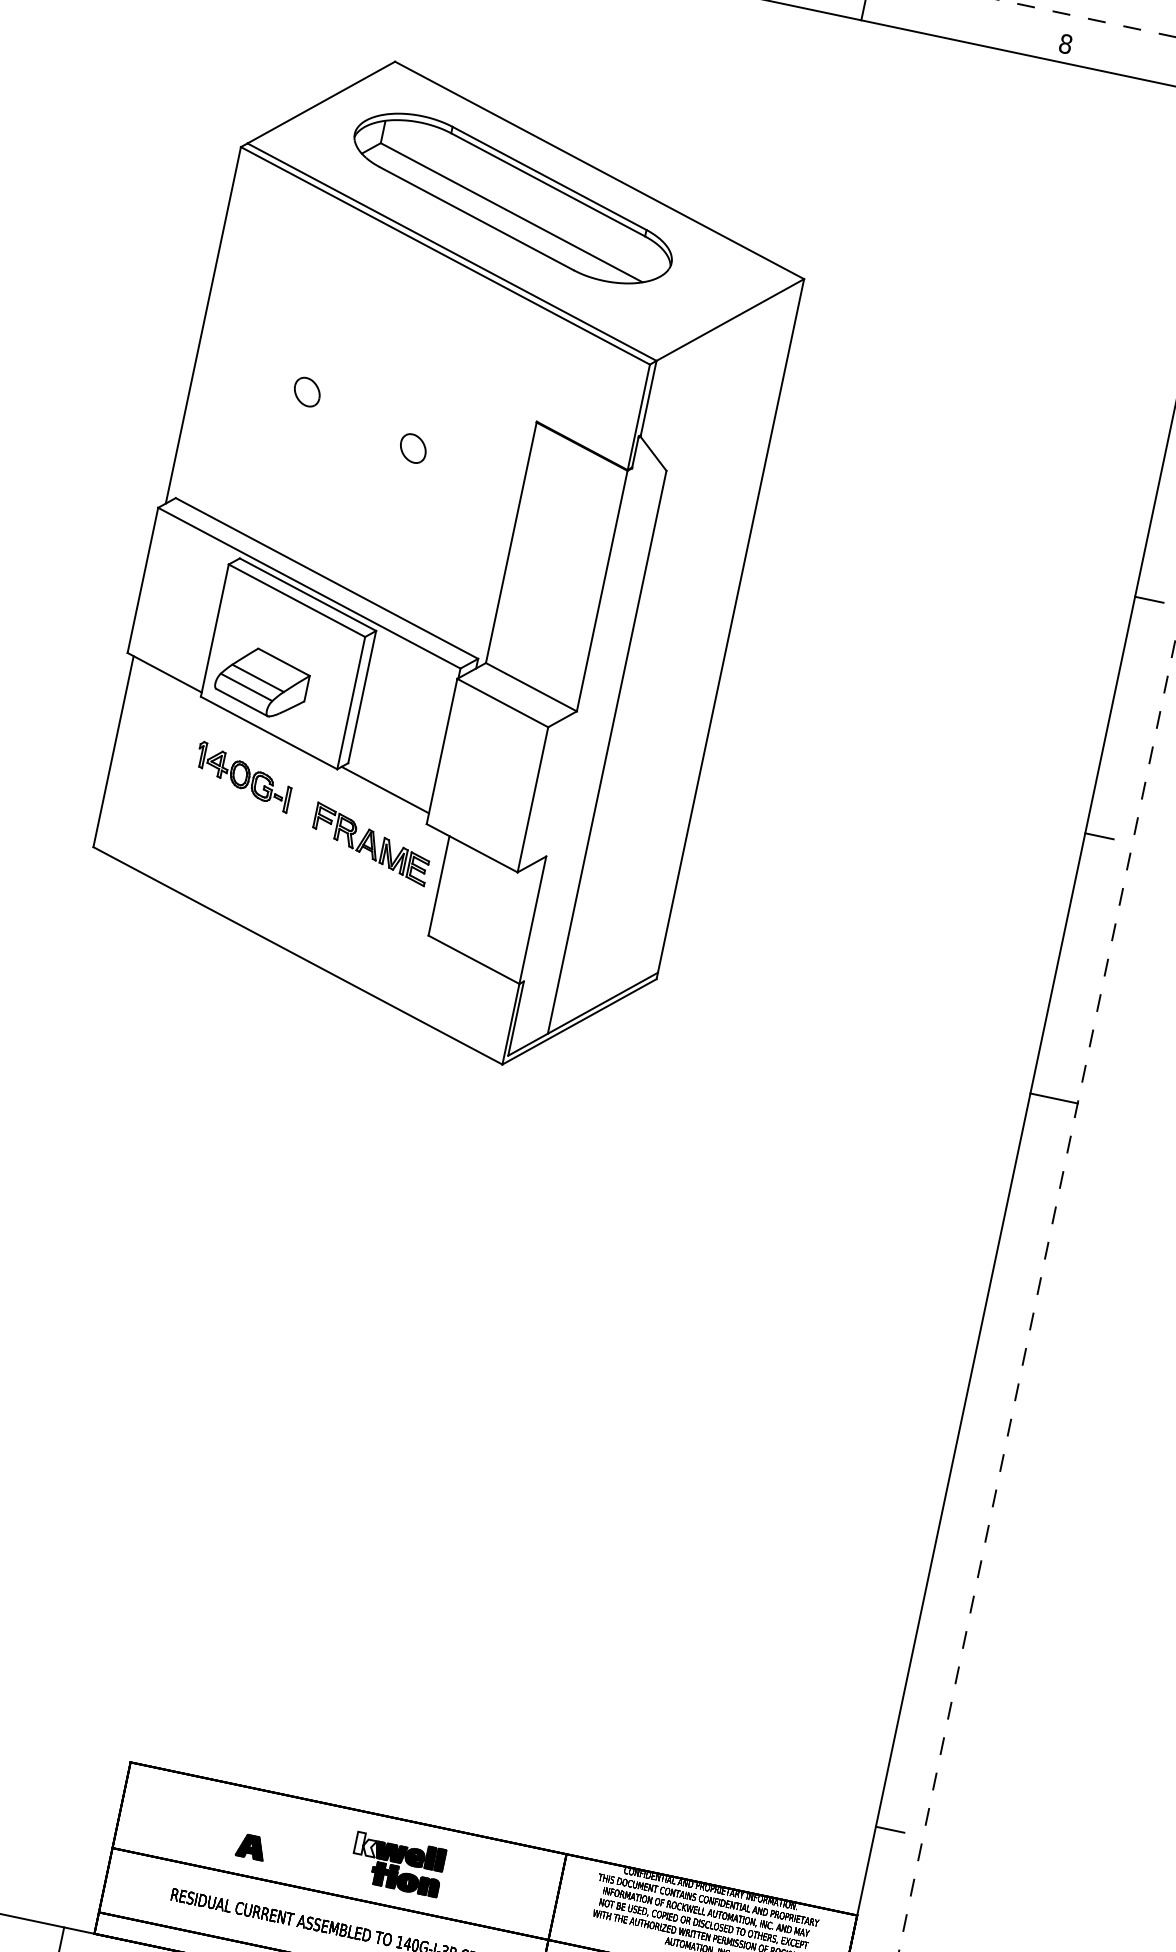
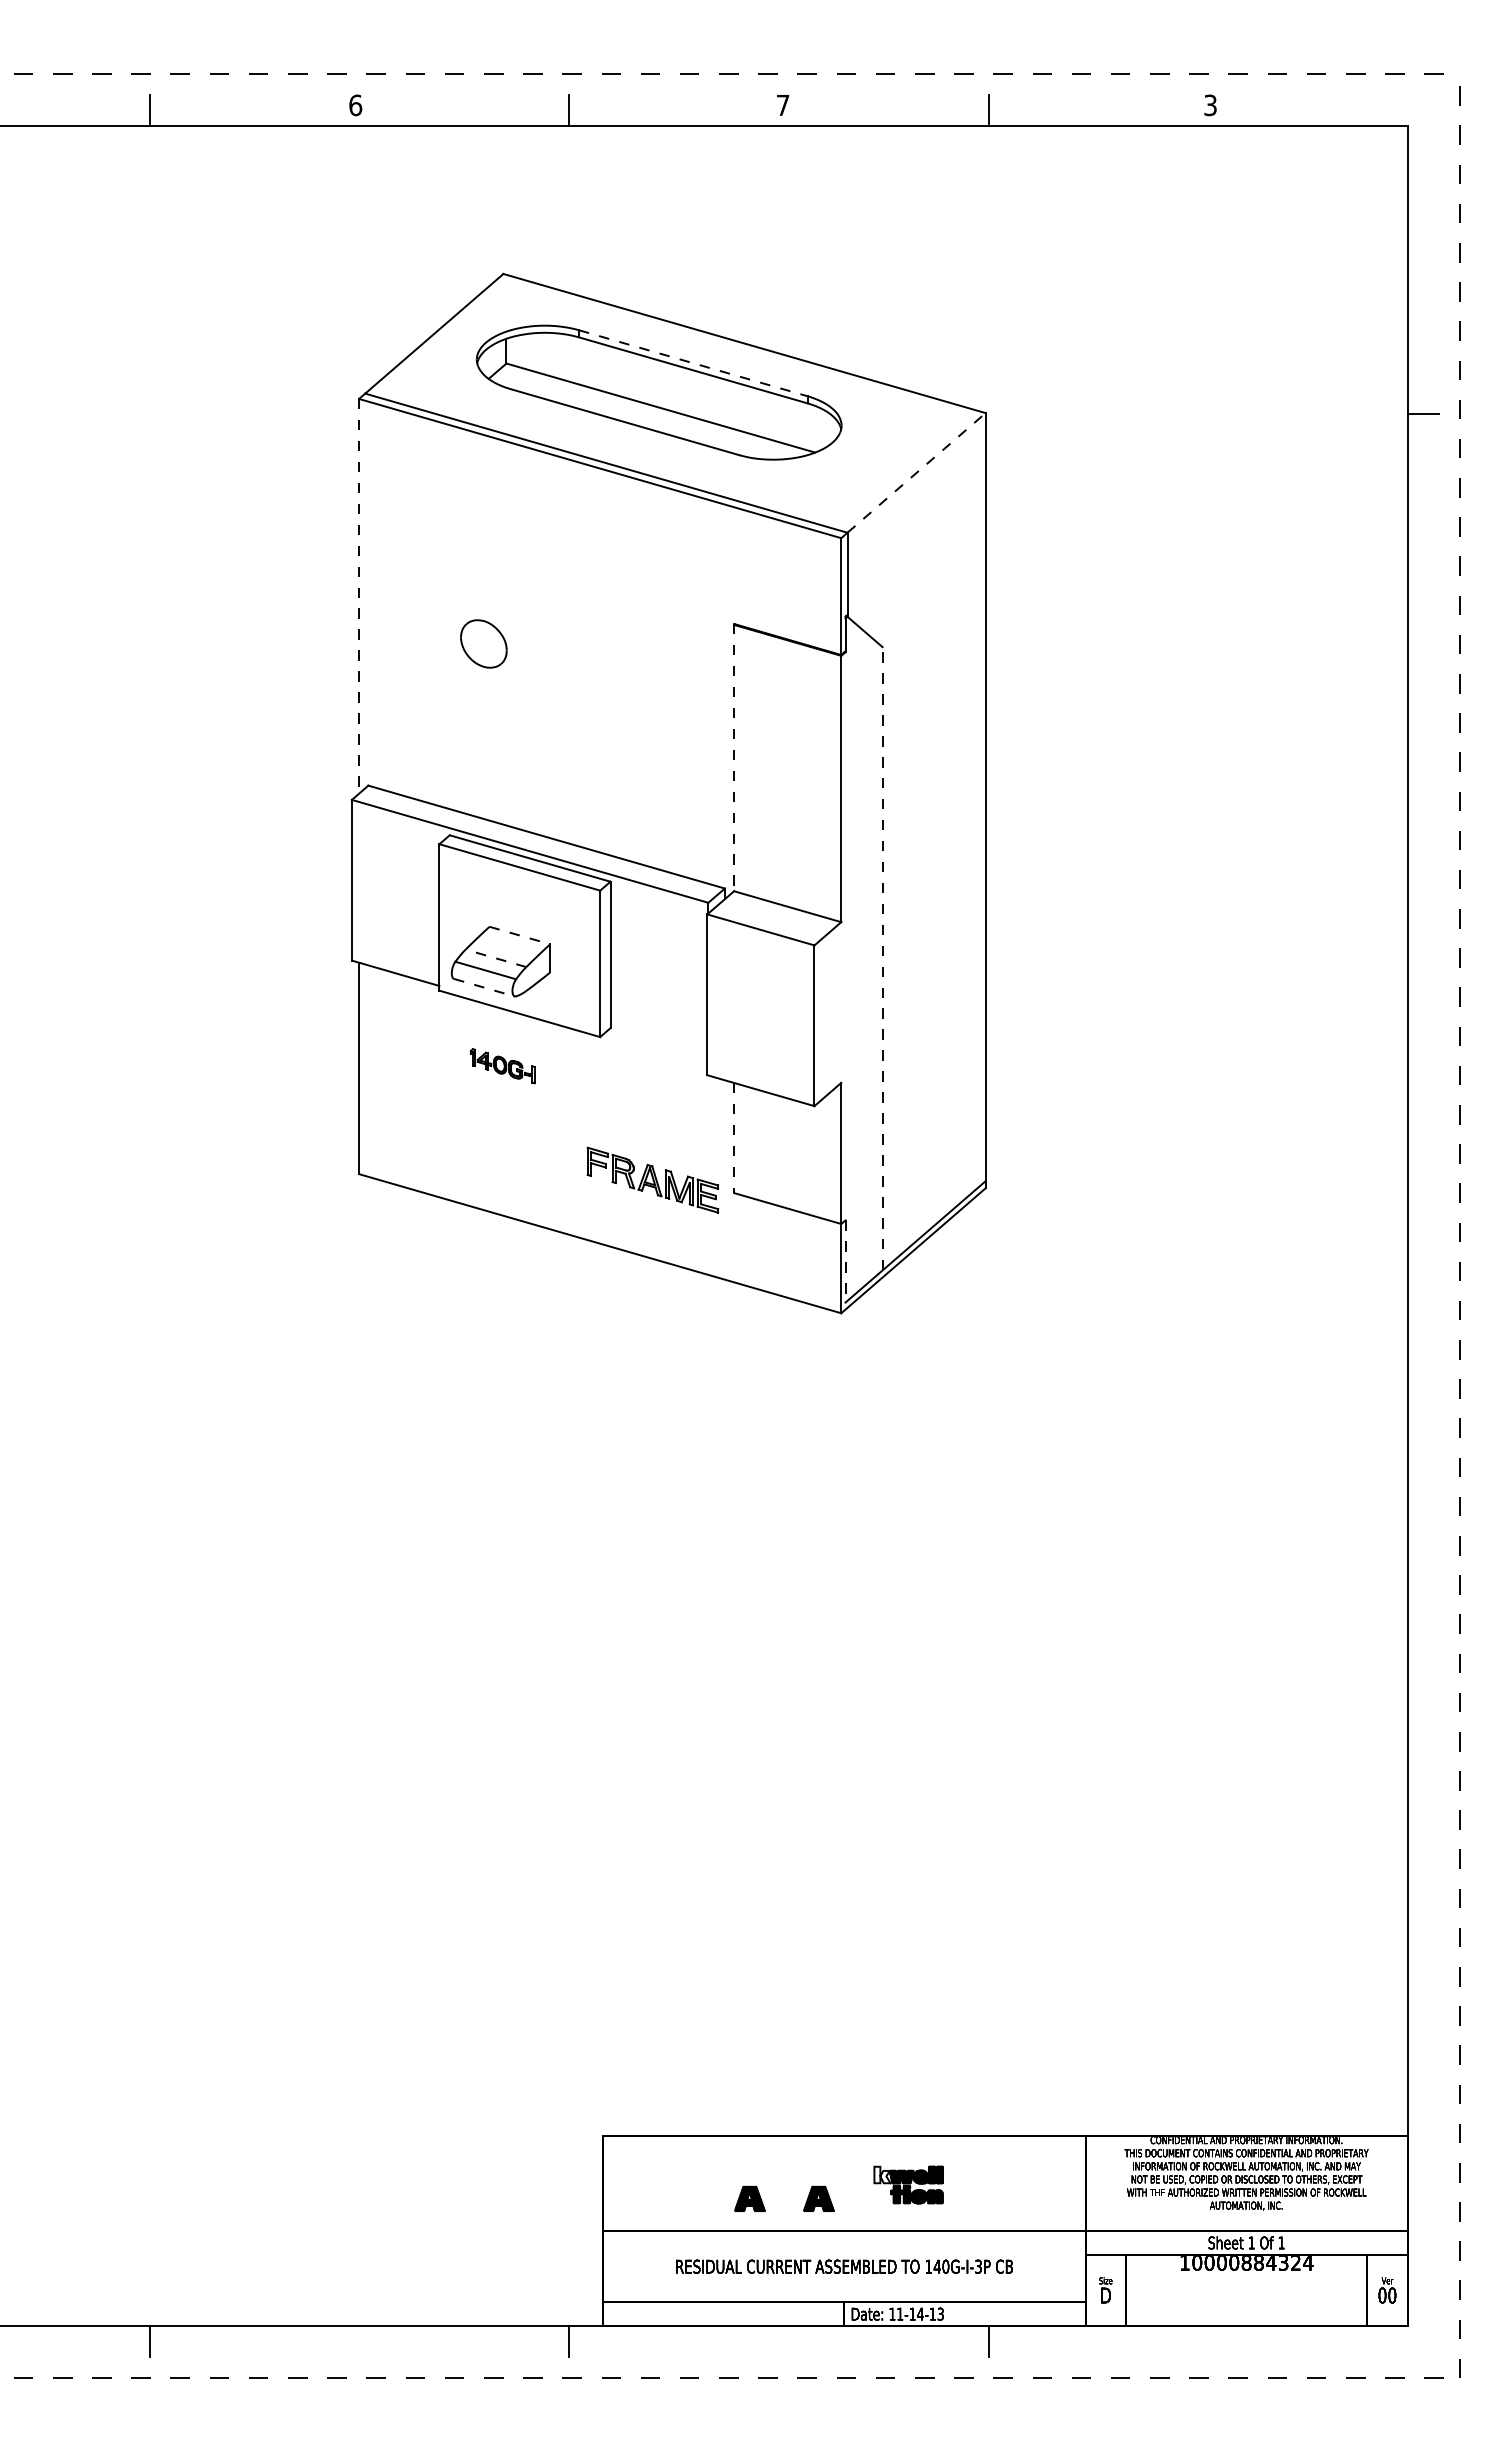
text: (1065, 44) -> (1210, 105), 8 -> 3
line: (549, 178) -> (693, 363), solid -> dashed
line: (730, 319) -> (916, 472), solid -> dashed
line: (203, 325) -> (359, 596), solid -> dashed
part: (307, 391) -> (484, 643), size x1.6
part: (413, 448) -> (609, 679), removed
line: (511, 542) -> (734, 757), solid -> dashed
line: (1149, 599) -> (1423, 675), removed
line: (283, 662) -> (519, 935), solid -> dashed
line: (258, 678) -> (496, 958), solid -> dashed
line: (242, 702) -> (484, 987), solid -> dashed
line: (607, 752) -> (882, 958), solid -> dashed
part: (243, 776) -> (502, 1065), size x0.6
line: (385, 790) -> (655, 1048), removed
line: (1099, 836) -> (1423, 937), removed
part: (370, 843) -> (652, 1179), moved
line: (439, 886) -> (734, 1138), solid -> dashed
line: (515, 1019) -> (845, 1262), solid -> dashed
line: (1053, 1098) -> (1433, 1226), removed
line: (890, 1829) -> (1423, 2037), removed
part: (313, 1859) -> (818, 2198), added
part: (397, 1864) -> (908, 2184), size x0.7

